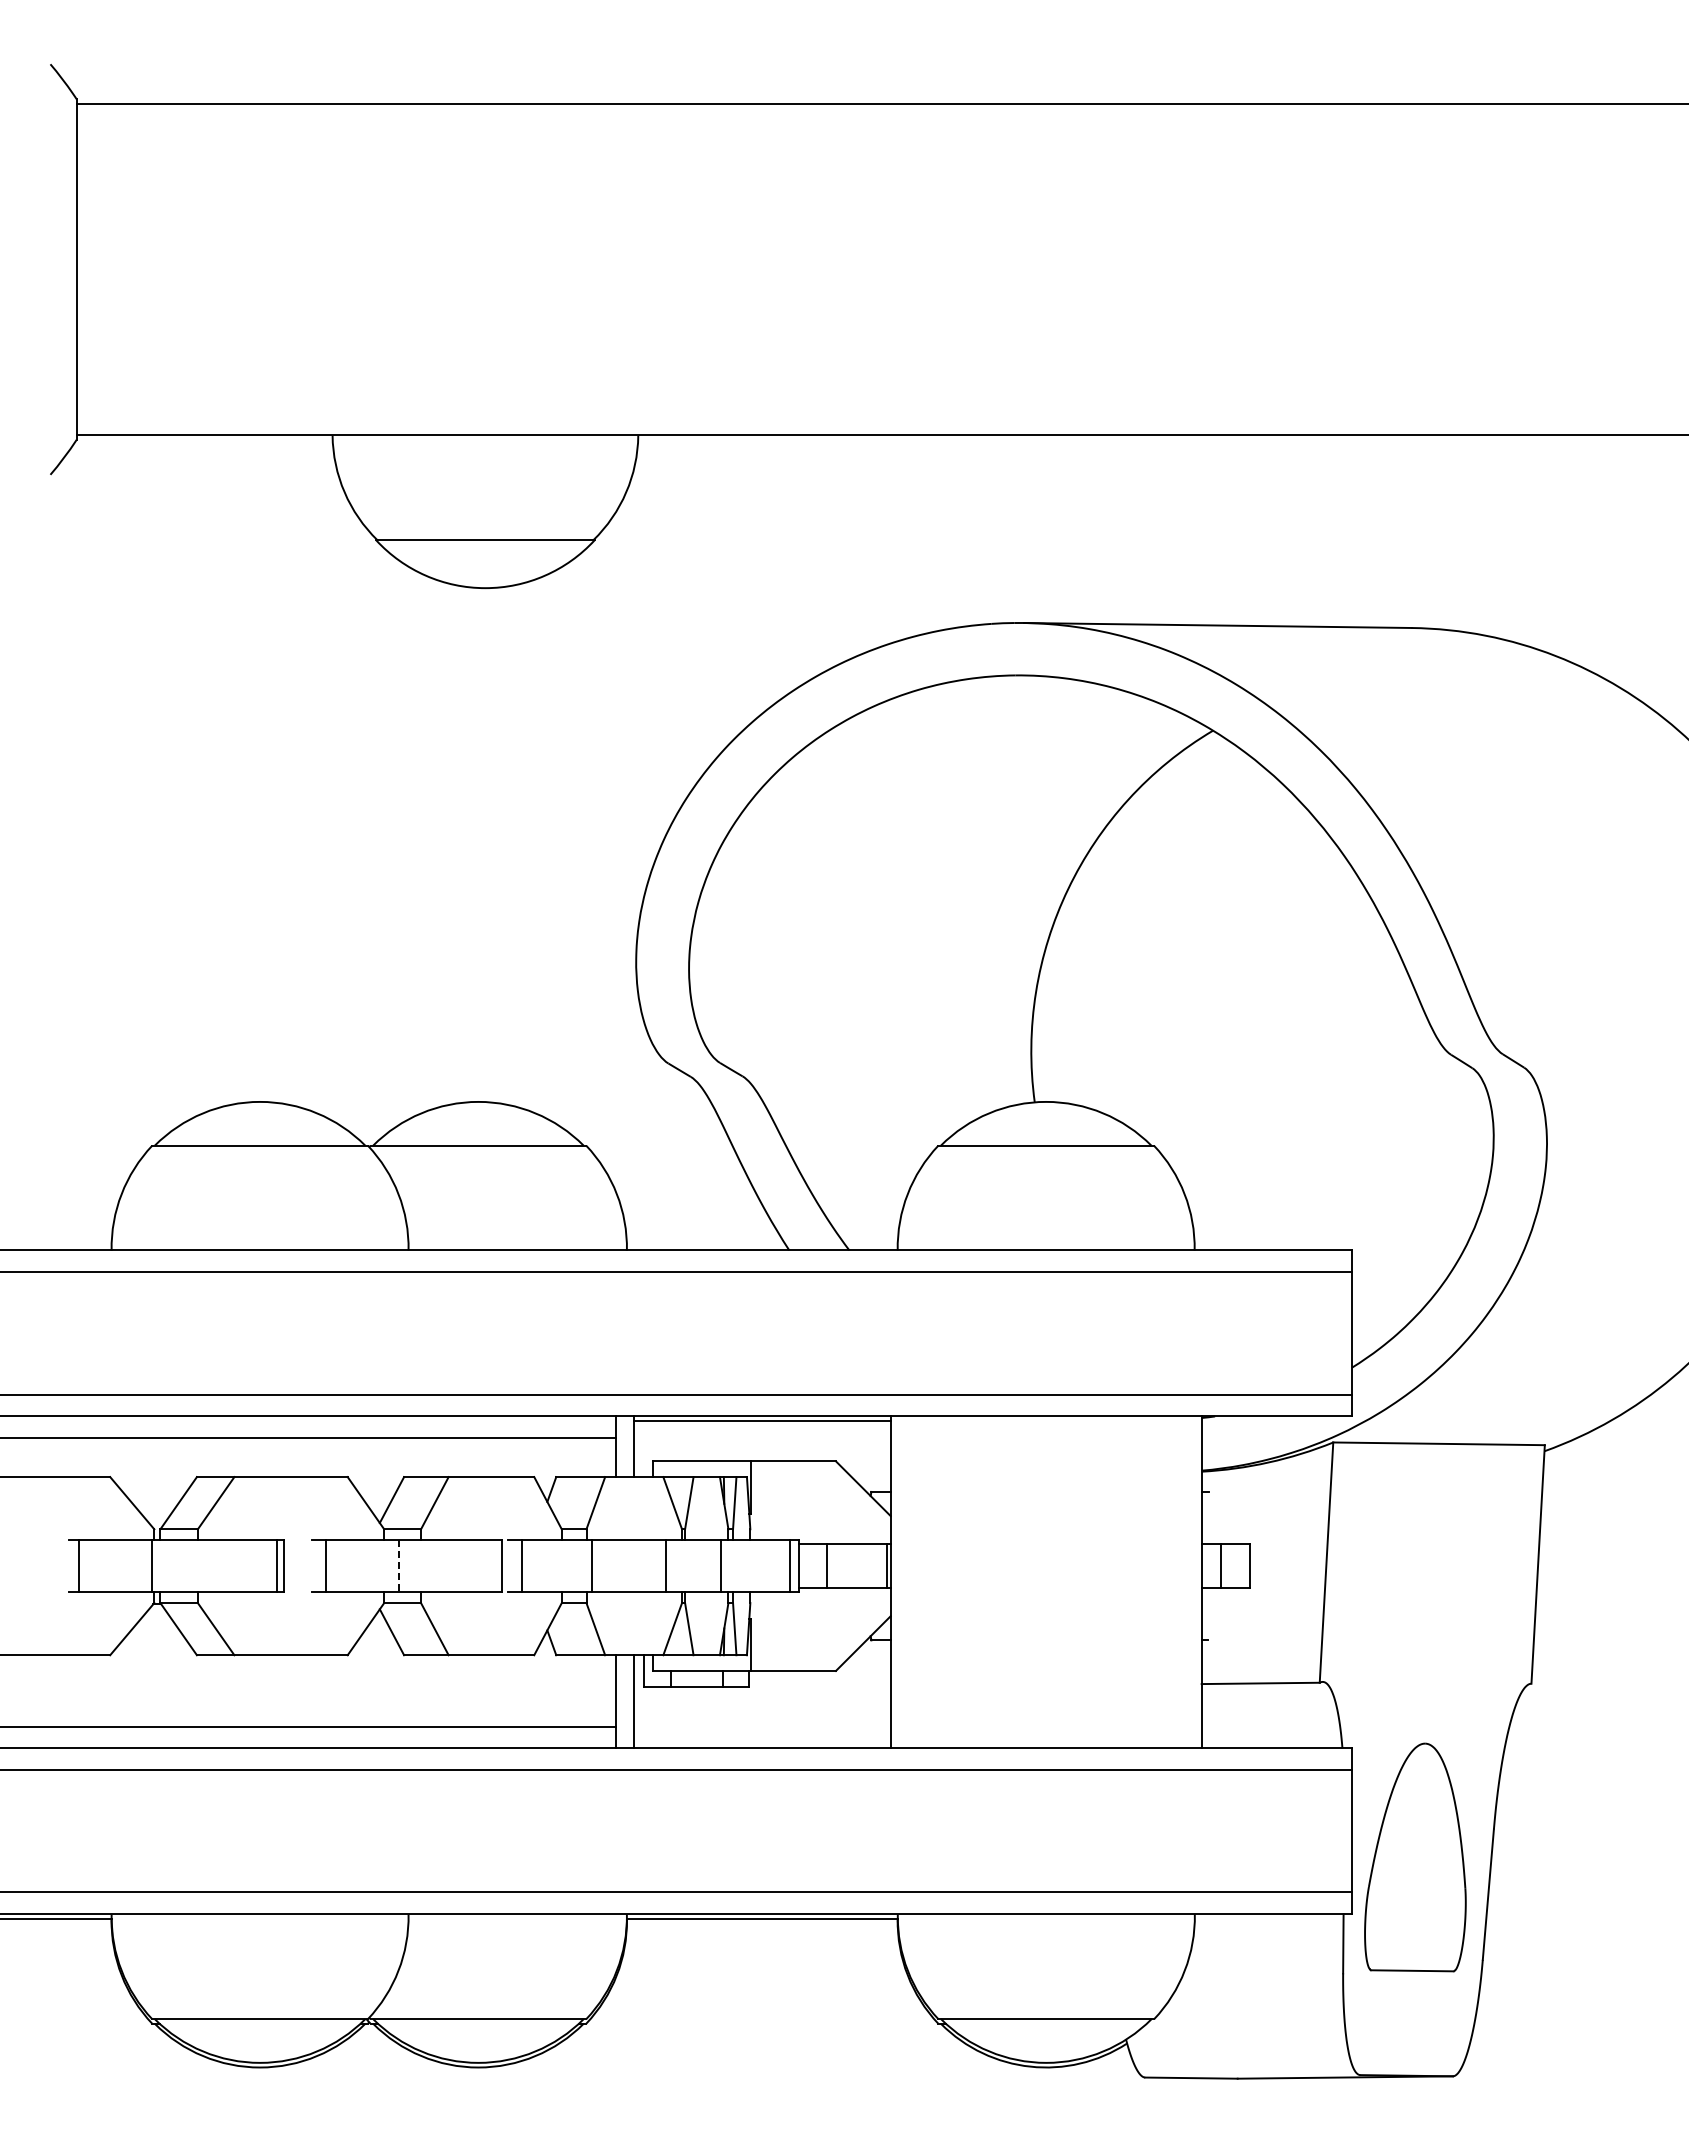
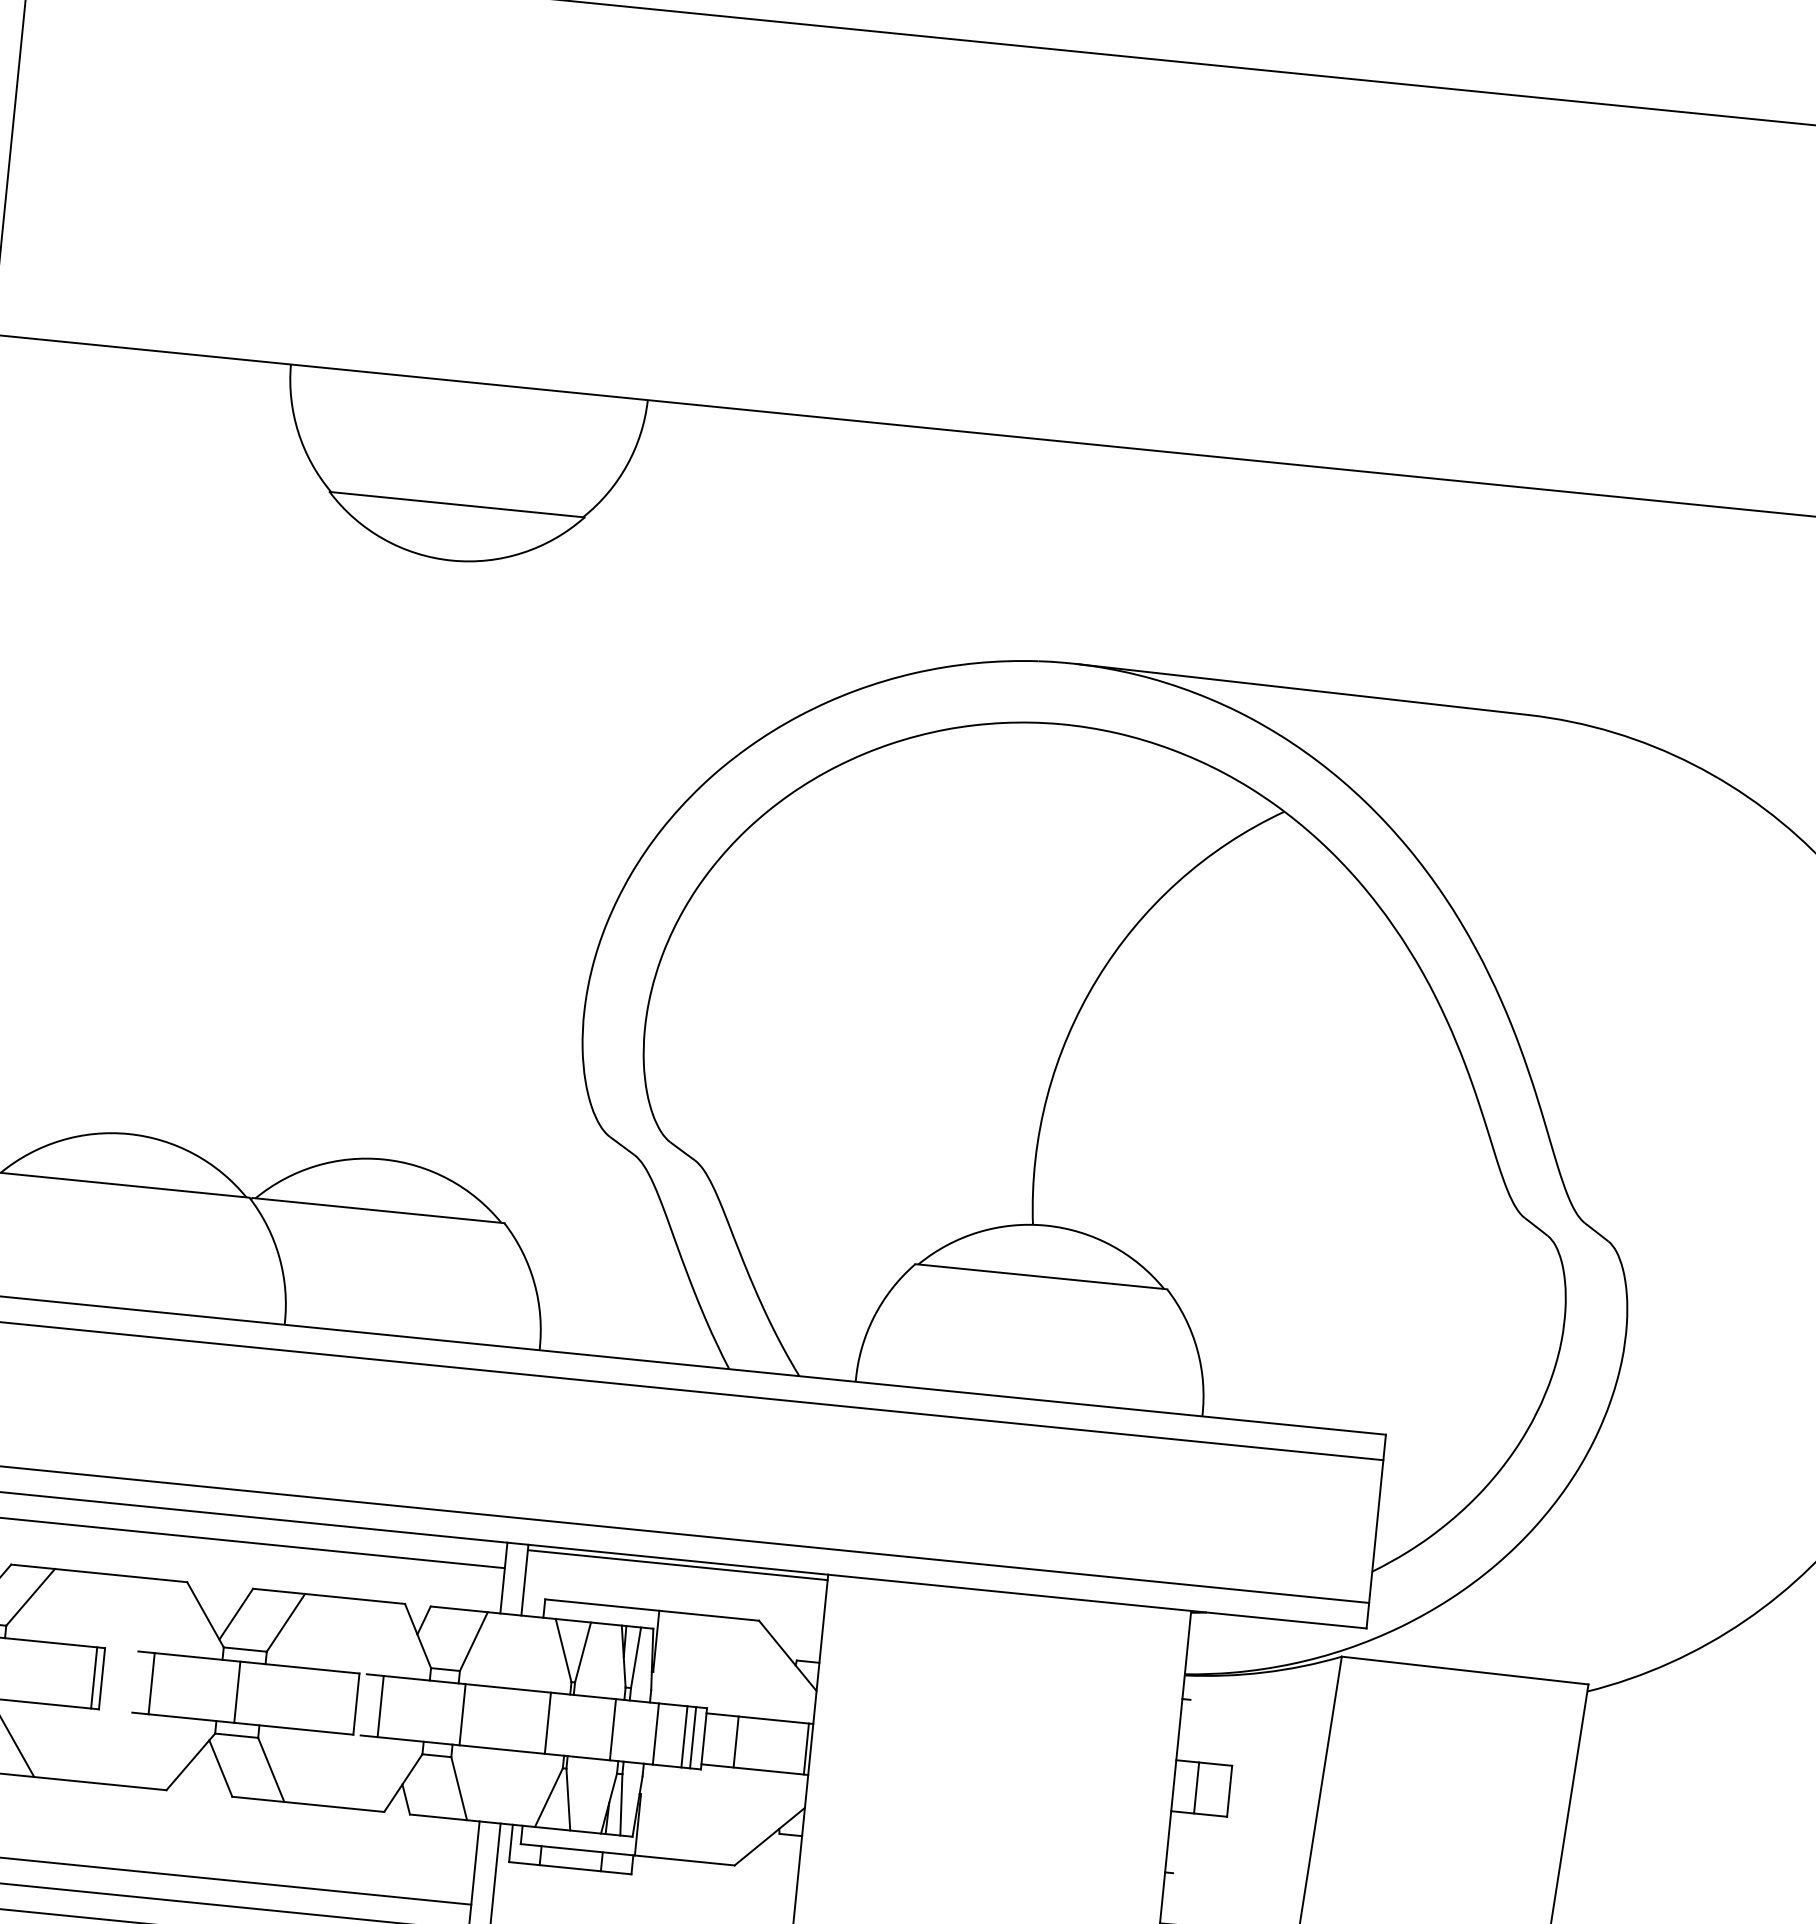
line: (758, 1565) -> (656, 1733), added
line: (782, 1565) -> (684, 1736), added
line: (399, 1566) -> (237, 1692), dashed -> solid

